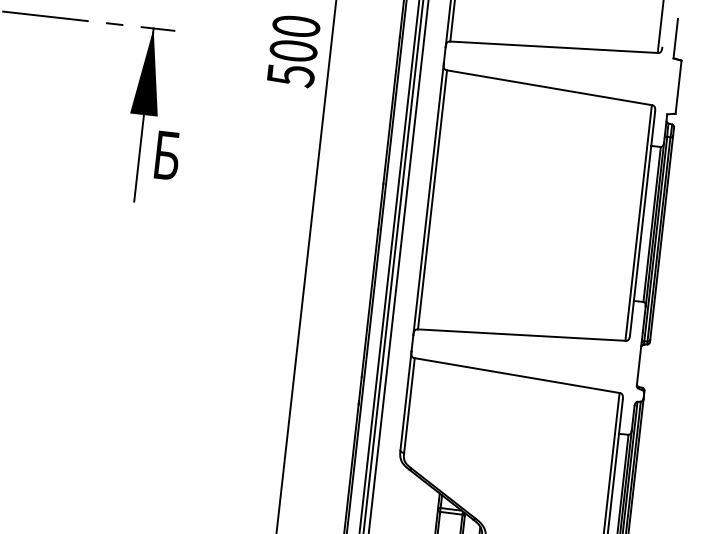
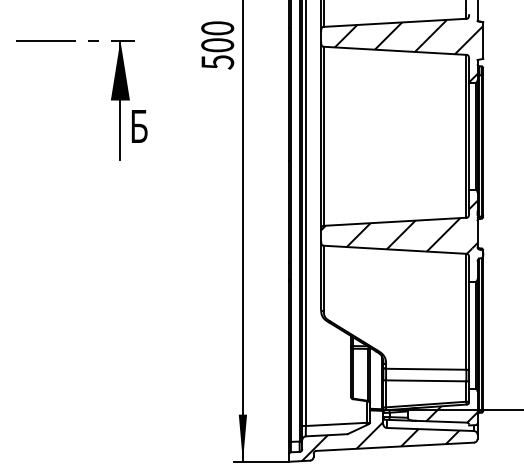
hatch: (568, 89) -> (408, 50), added
hatch: (527, 342) -> (399, 226), added

